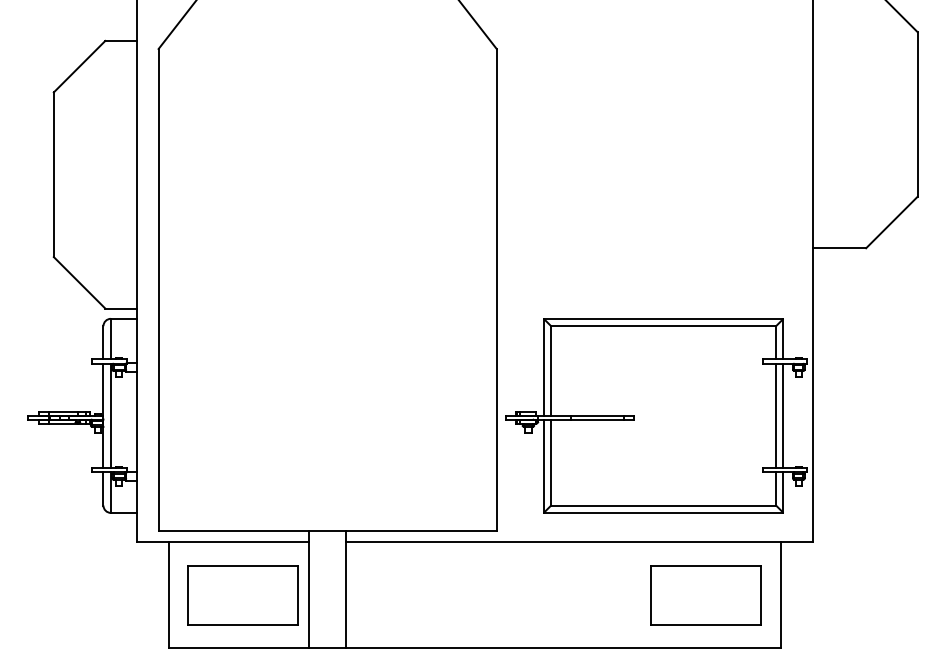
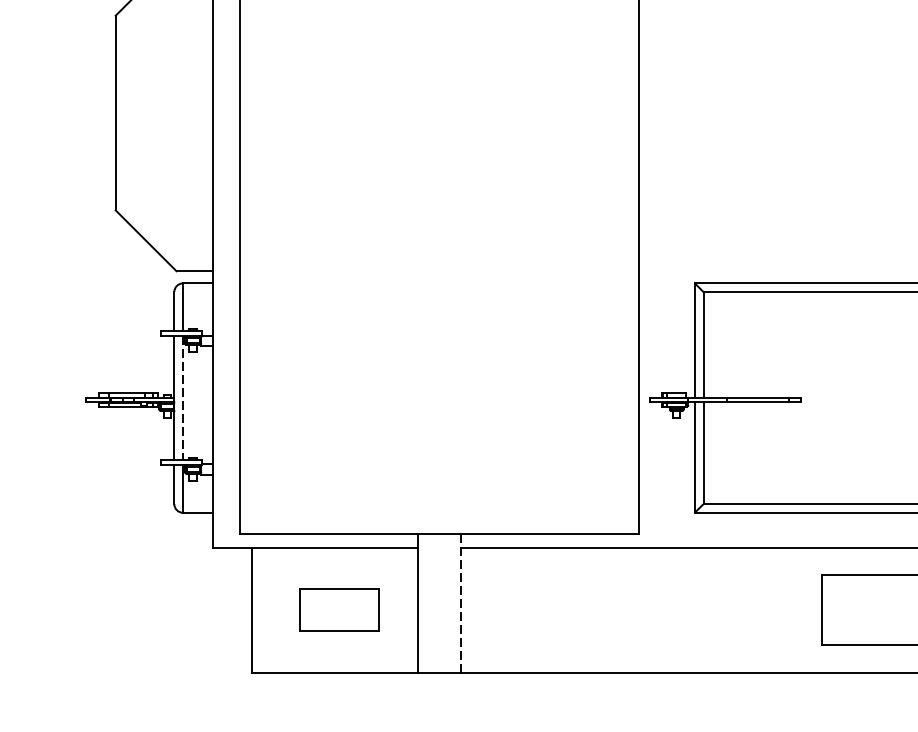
line: (110, 416) -> (182, 398), solid -> dashed
line: (346, 589) -> (461, 603), solid -> dashed
part: (242, 595) -> (338, 610), size x0.6

